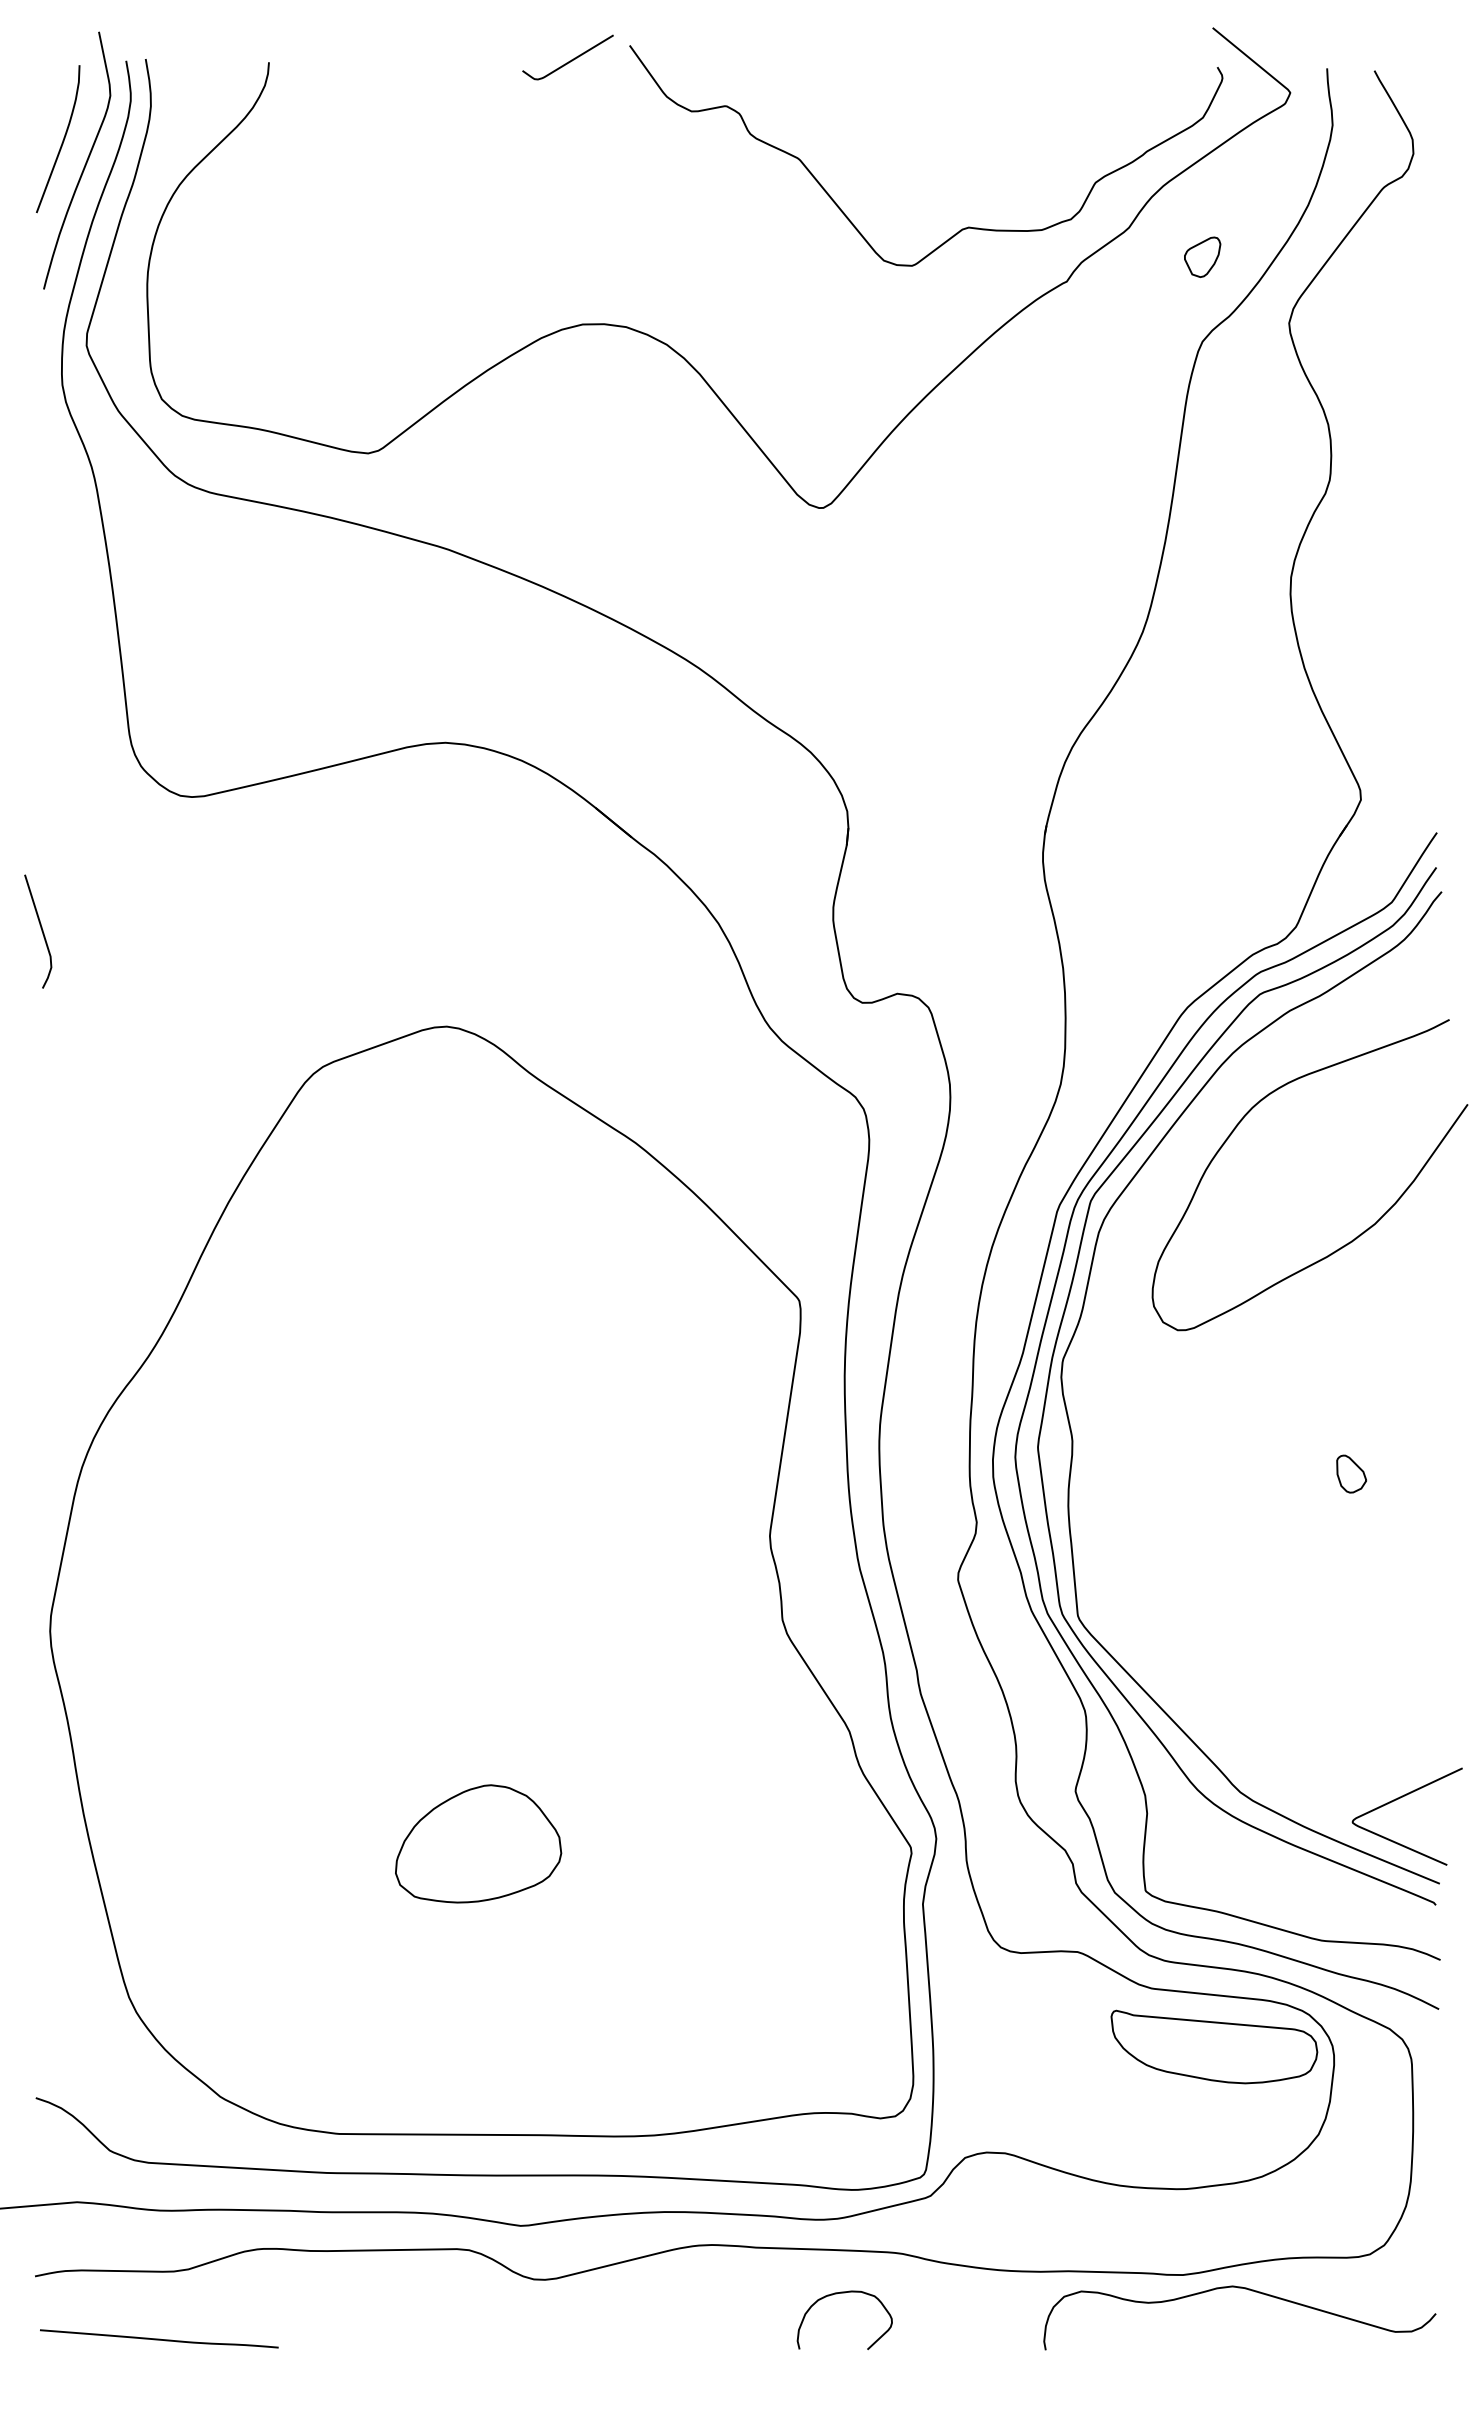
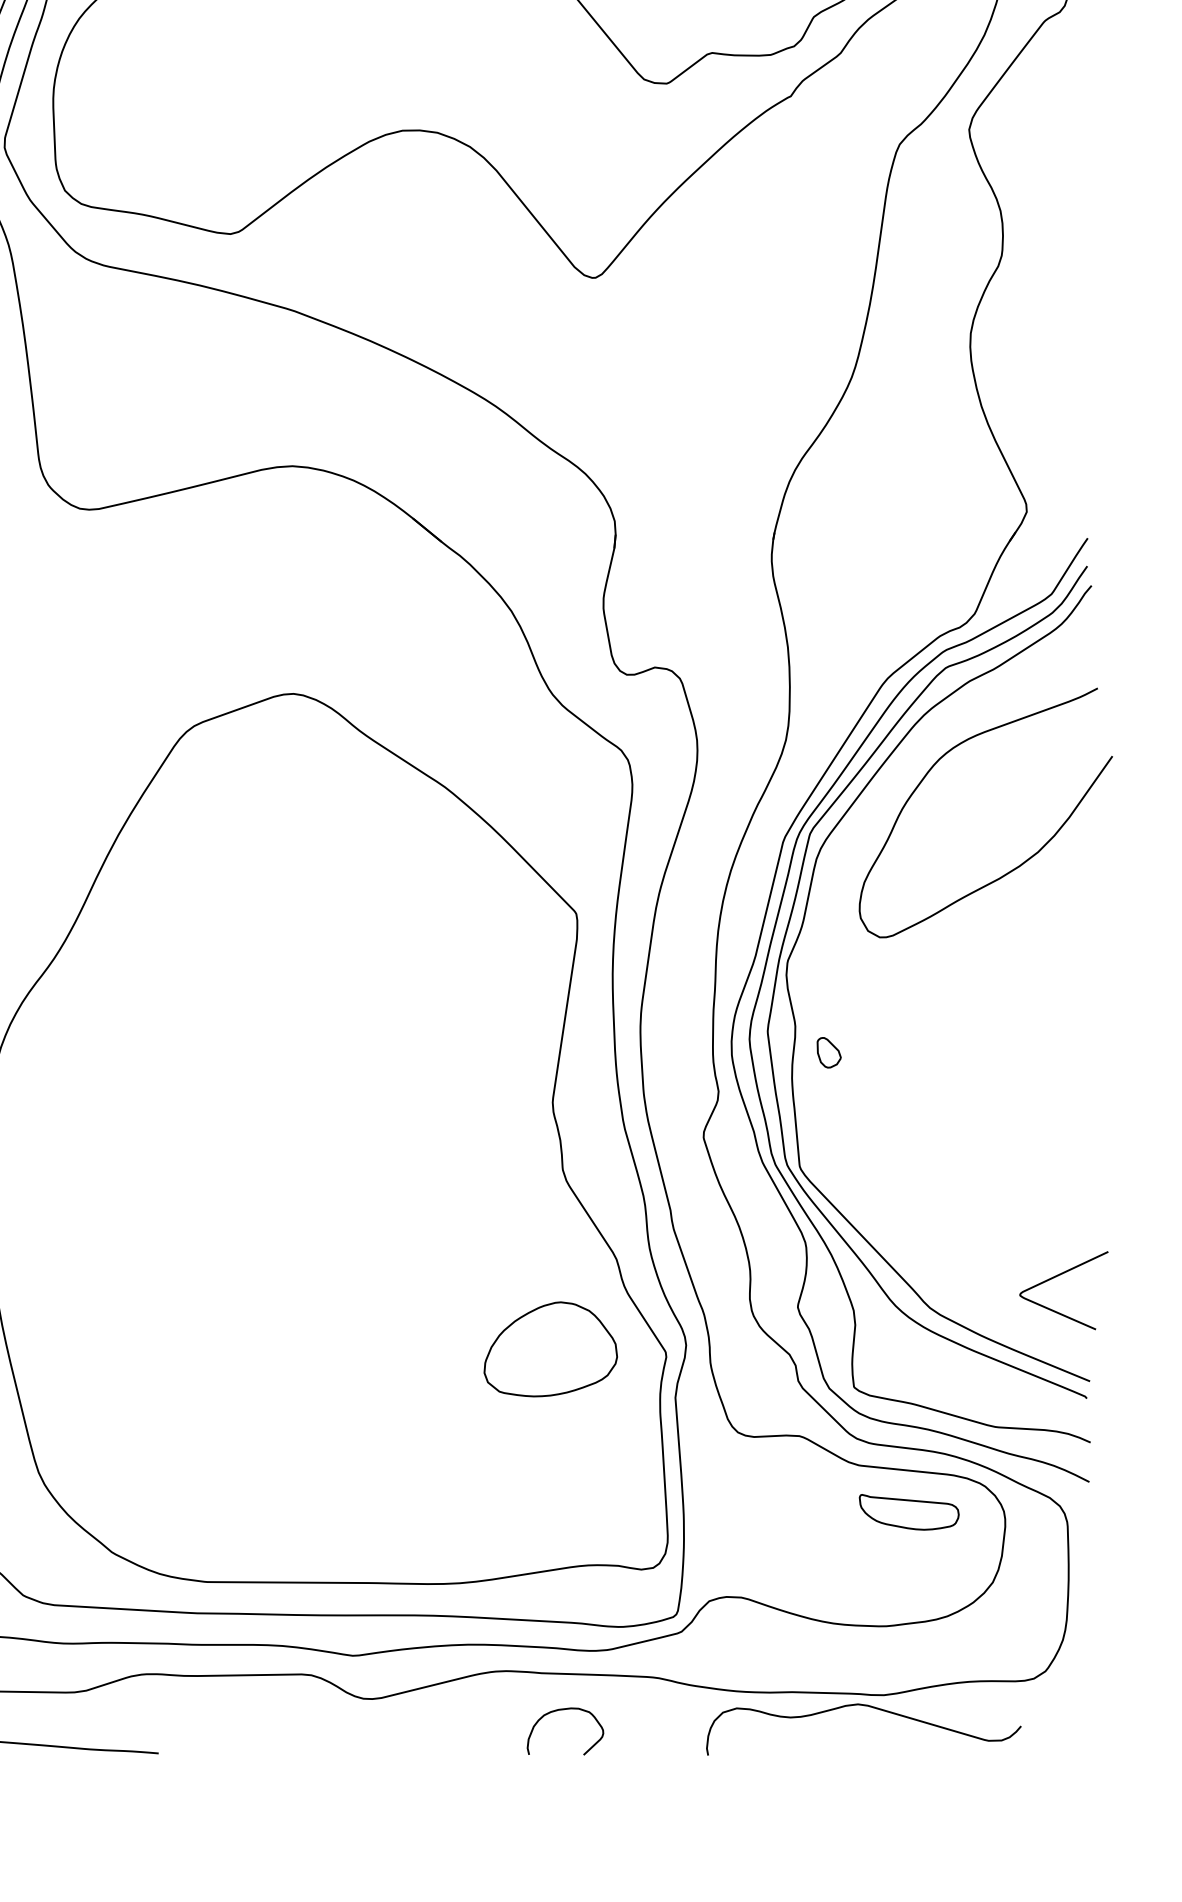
part: (1202, 256) -> (899, 76), removed
part: (1351, 1473) -> (829, 1052), moved
curve: (1398, 1799) -> (1056, 1276), moved
part: (478, 1843) -> (550, 1349), moved
part: (1214, 2046) -> (909, 1511), size x0.6
curve: (1248, 2290) -> (870, 1707), moved
curve: (844, 2293) -> (565, 1710), moved

